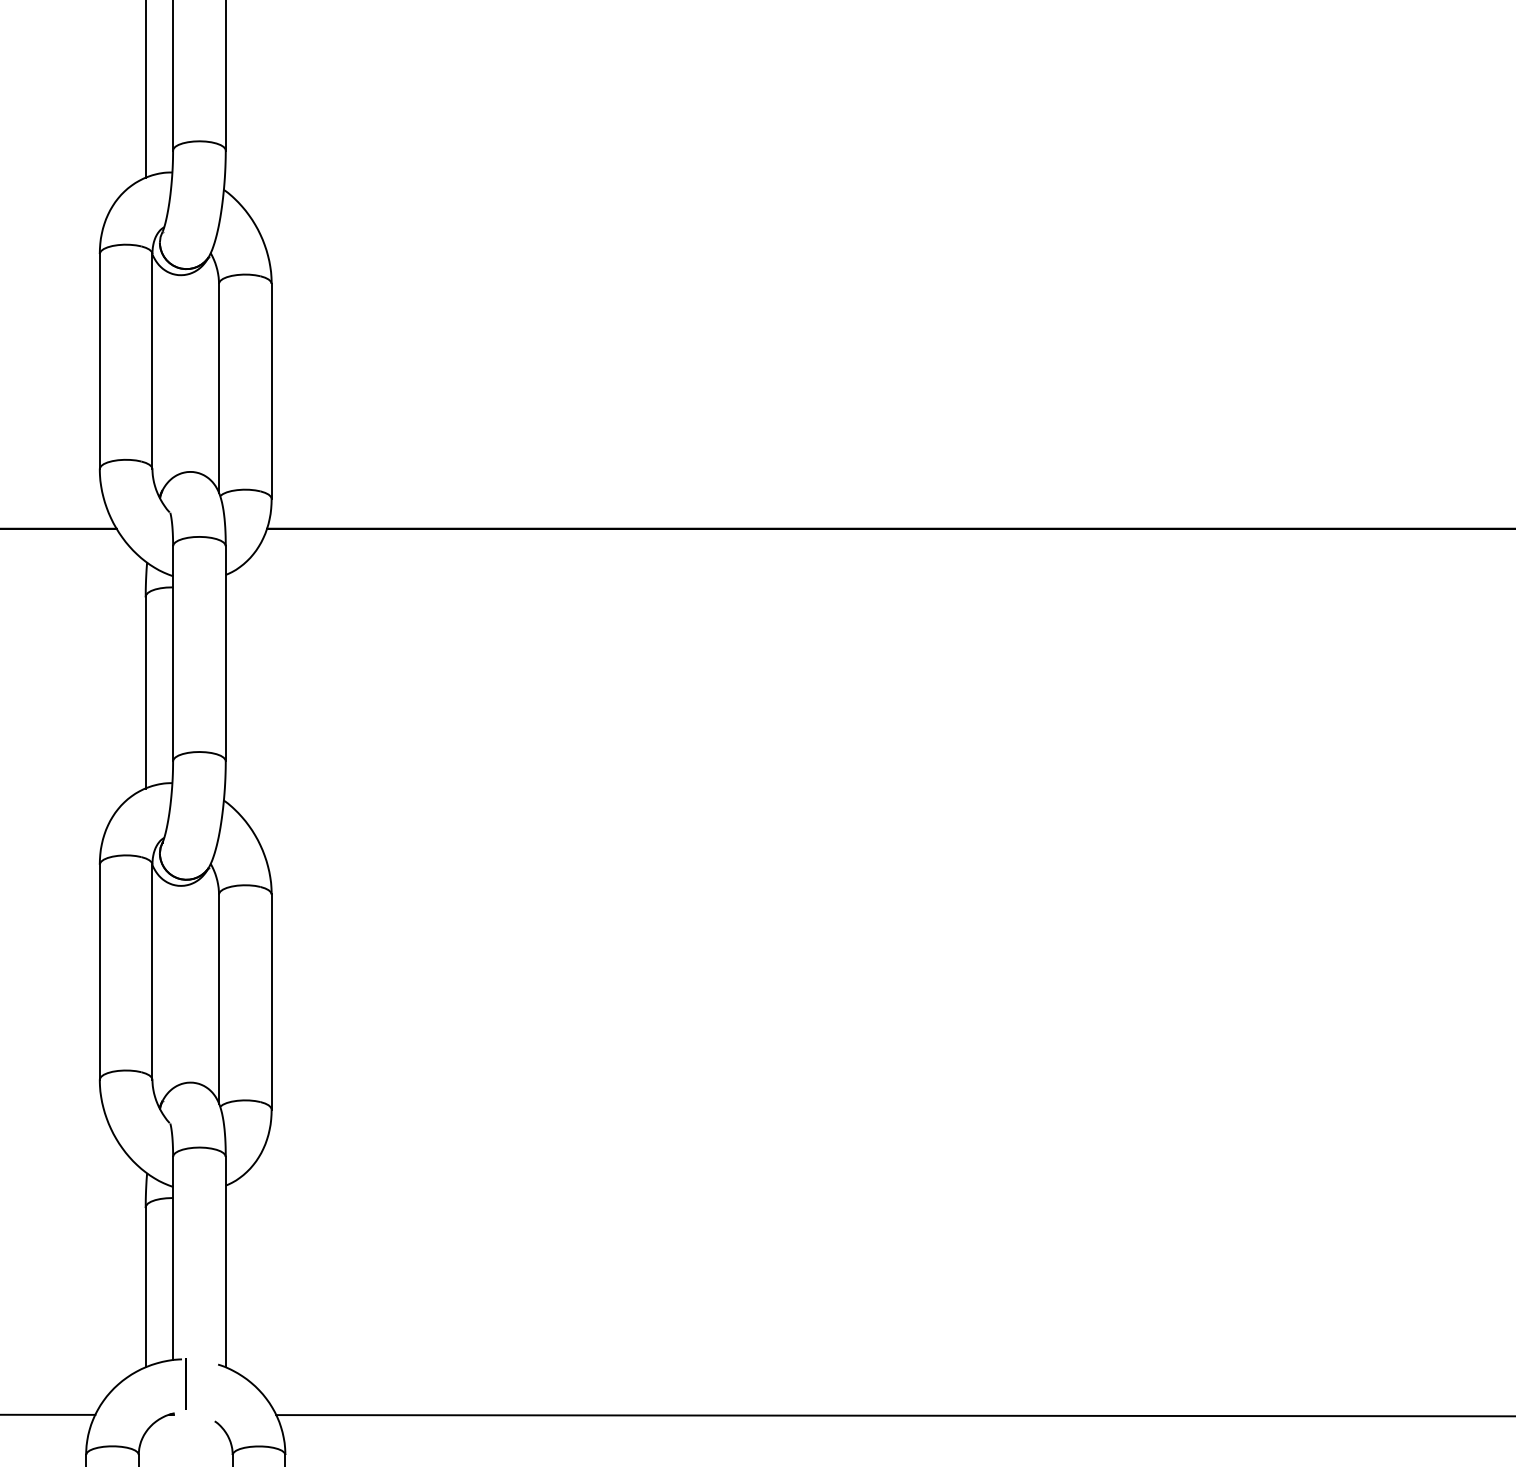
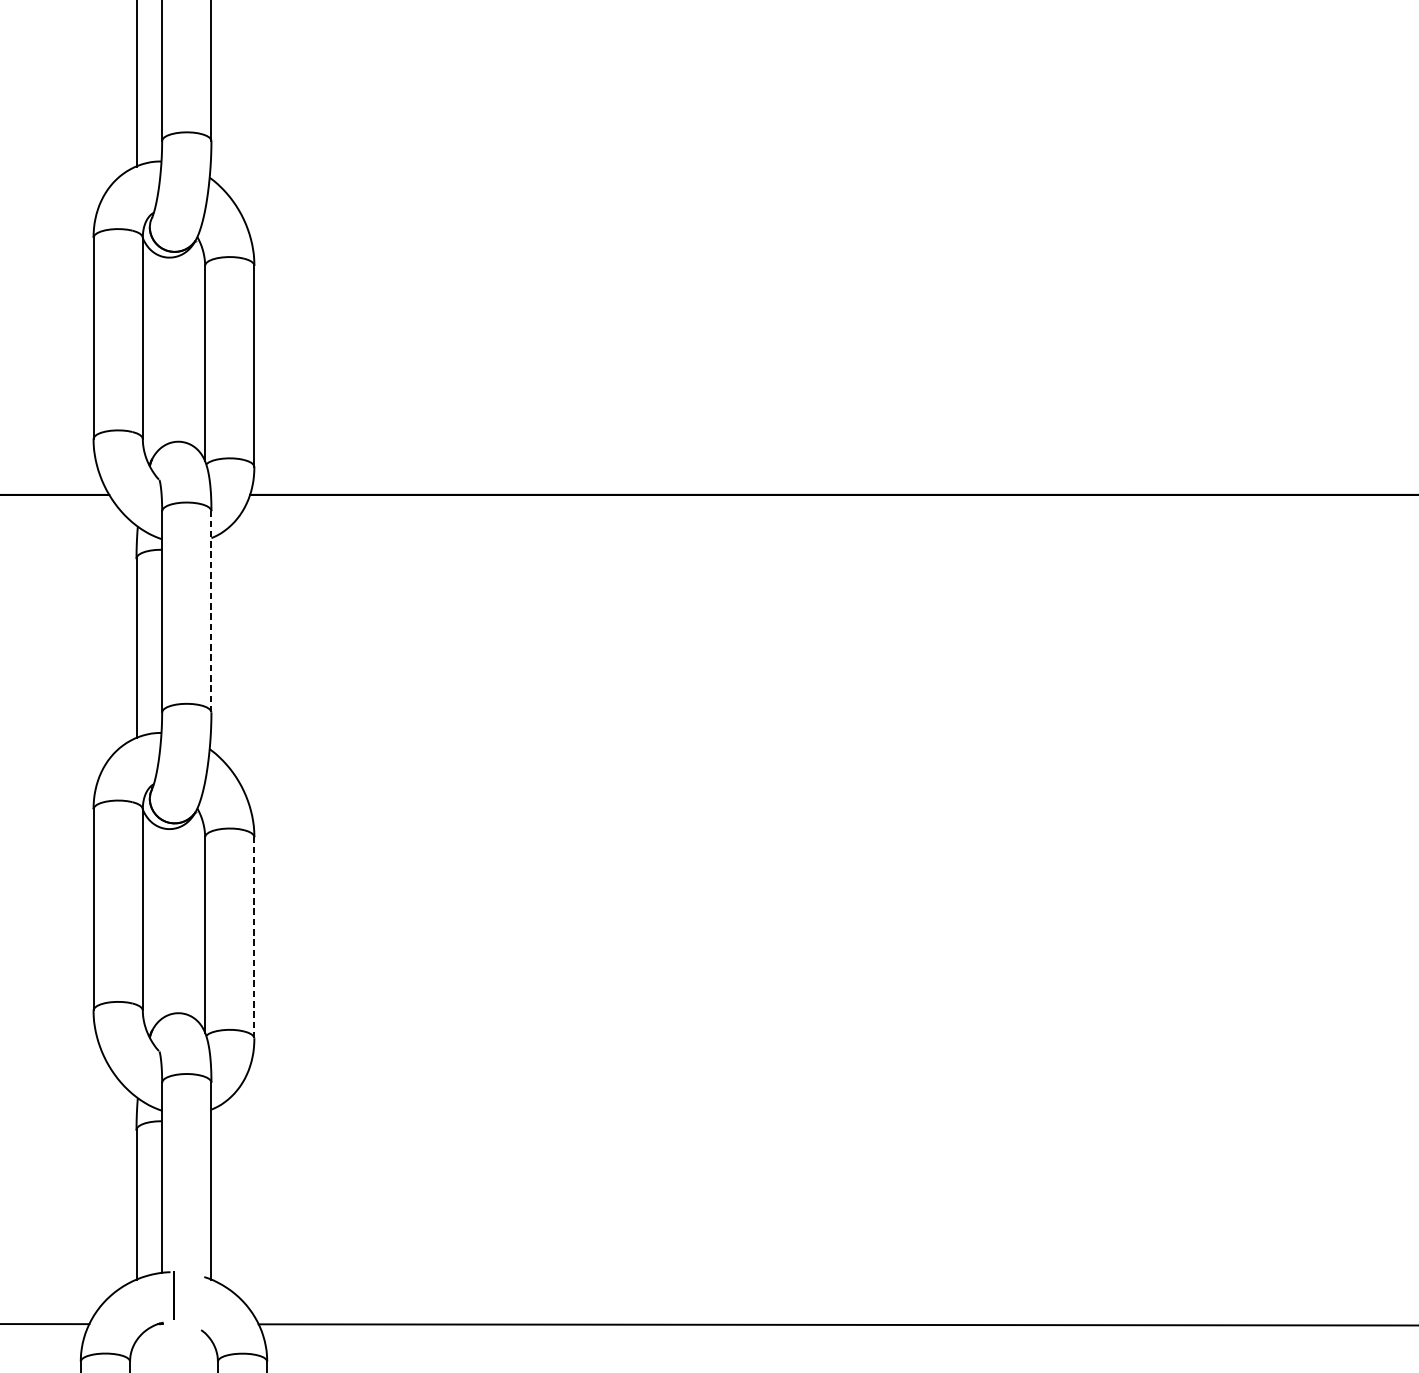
line: (225, 653) -> (211, 611), solid -> dashed
line: (271, 1002) -> (254, 938), solid -> dashed

